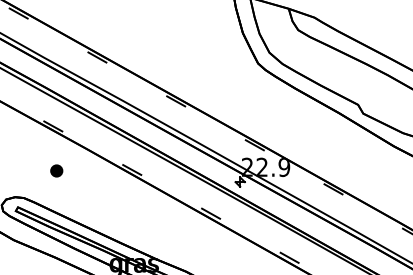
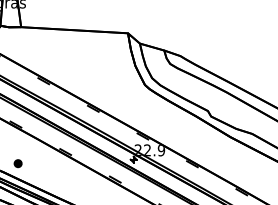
part: (55, 170) -> (17, 163), moved

